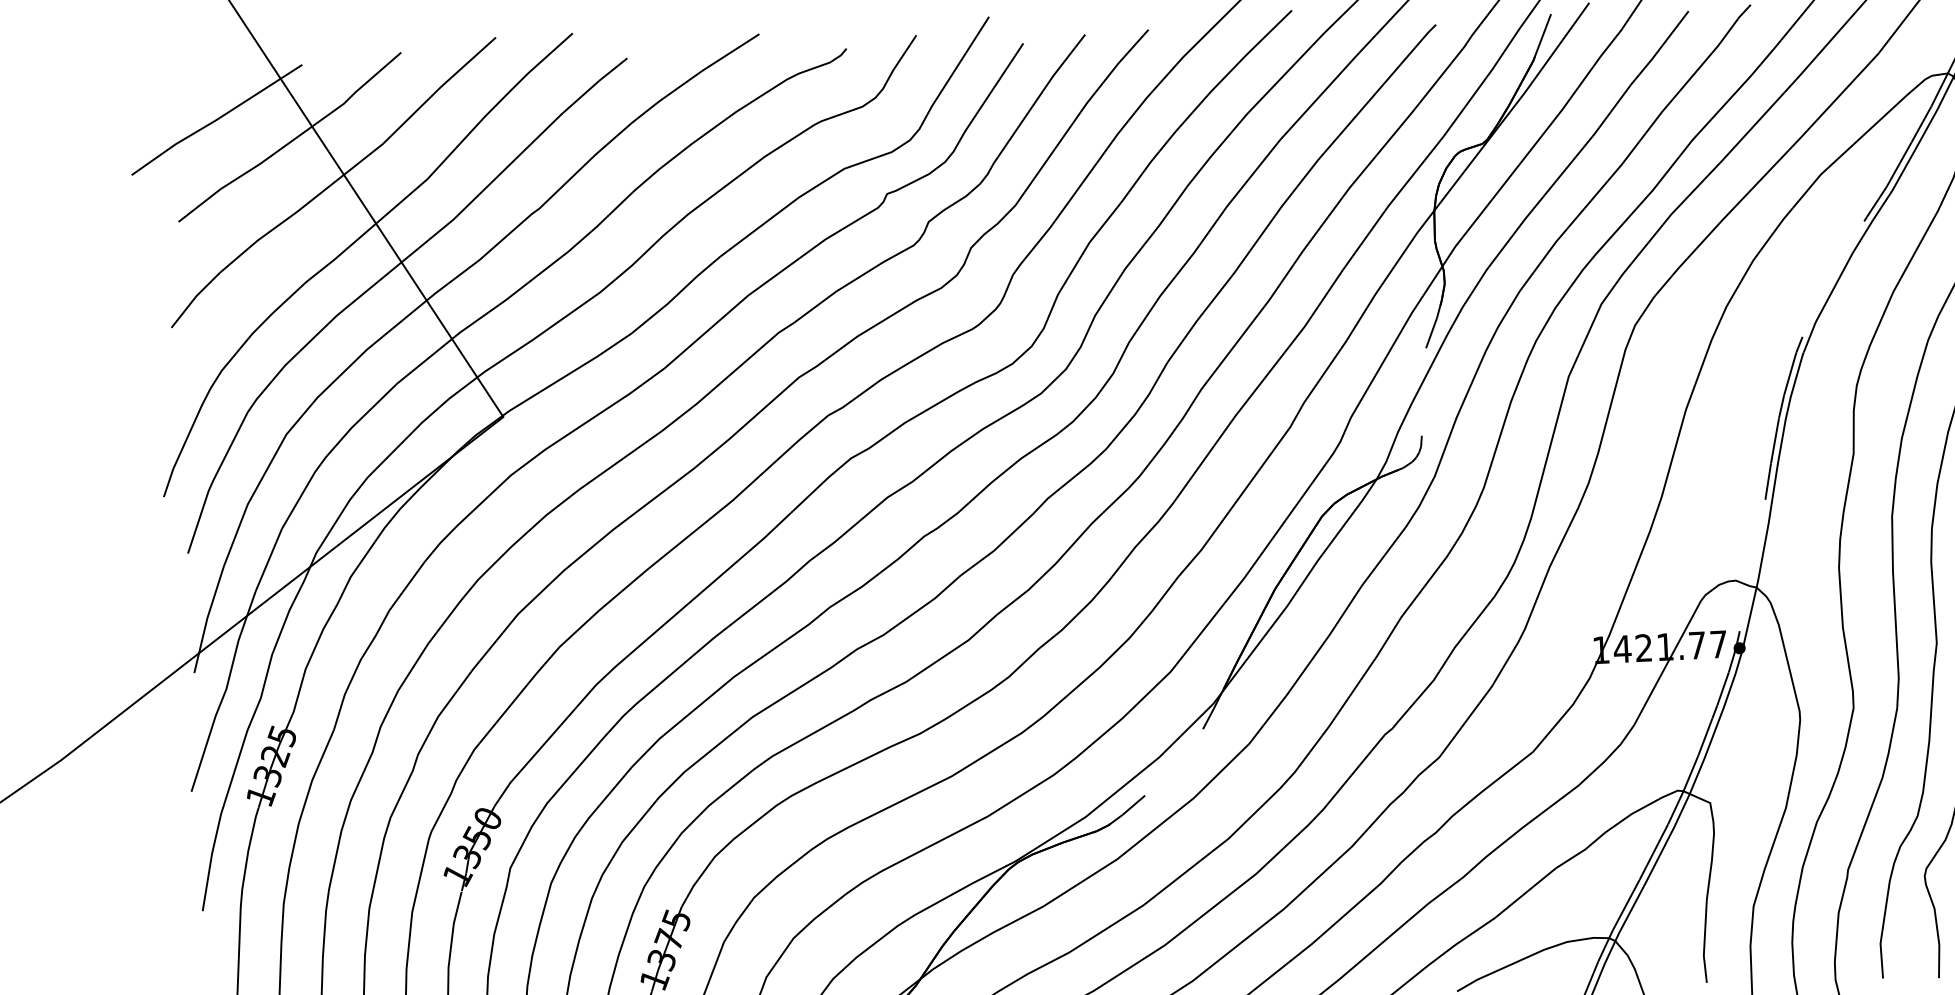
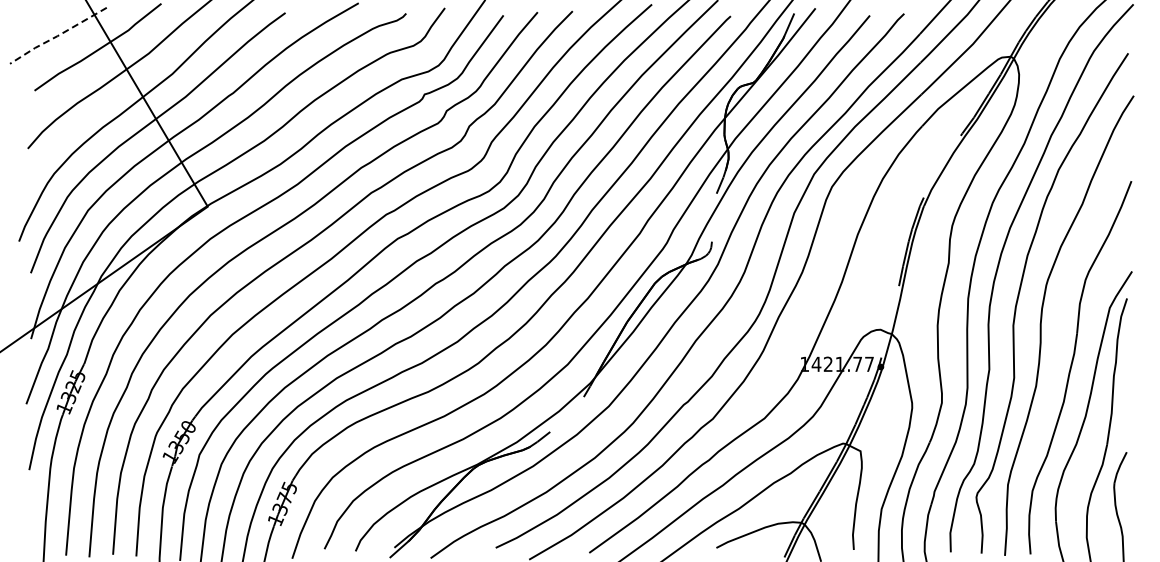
line: (215, 121) -> (57, 36), solid -> dashed

